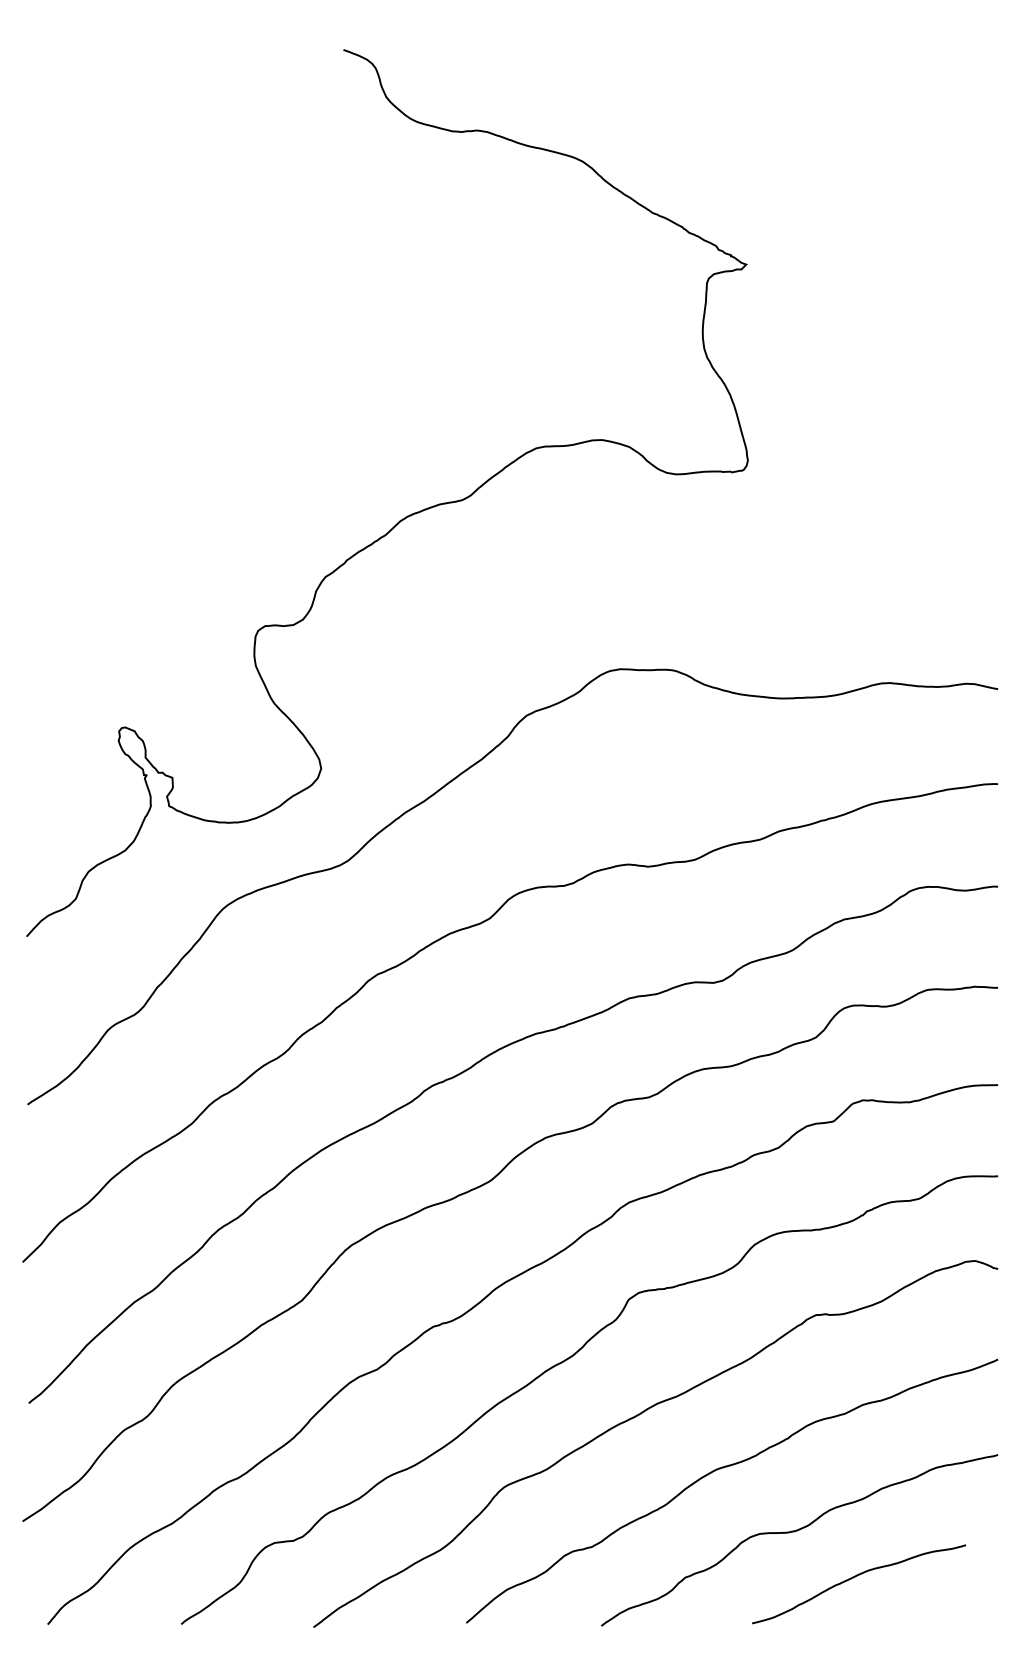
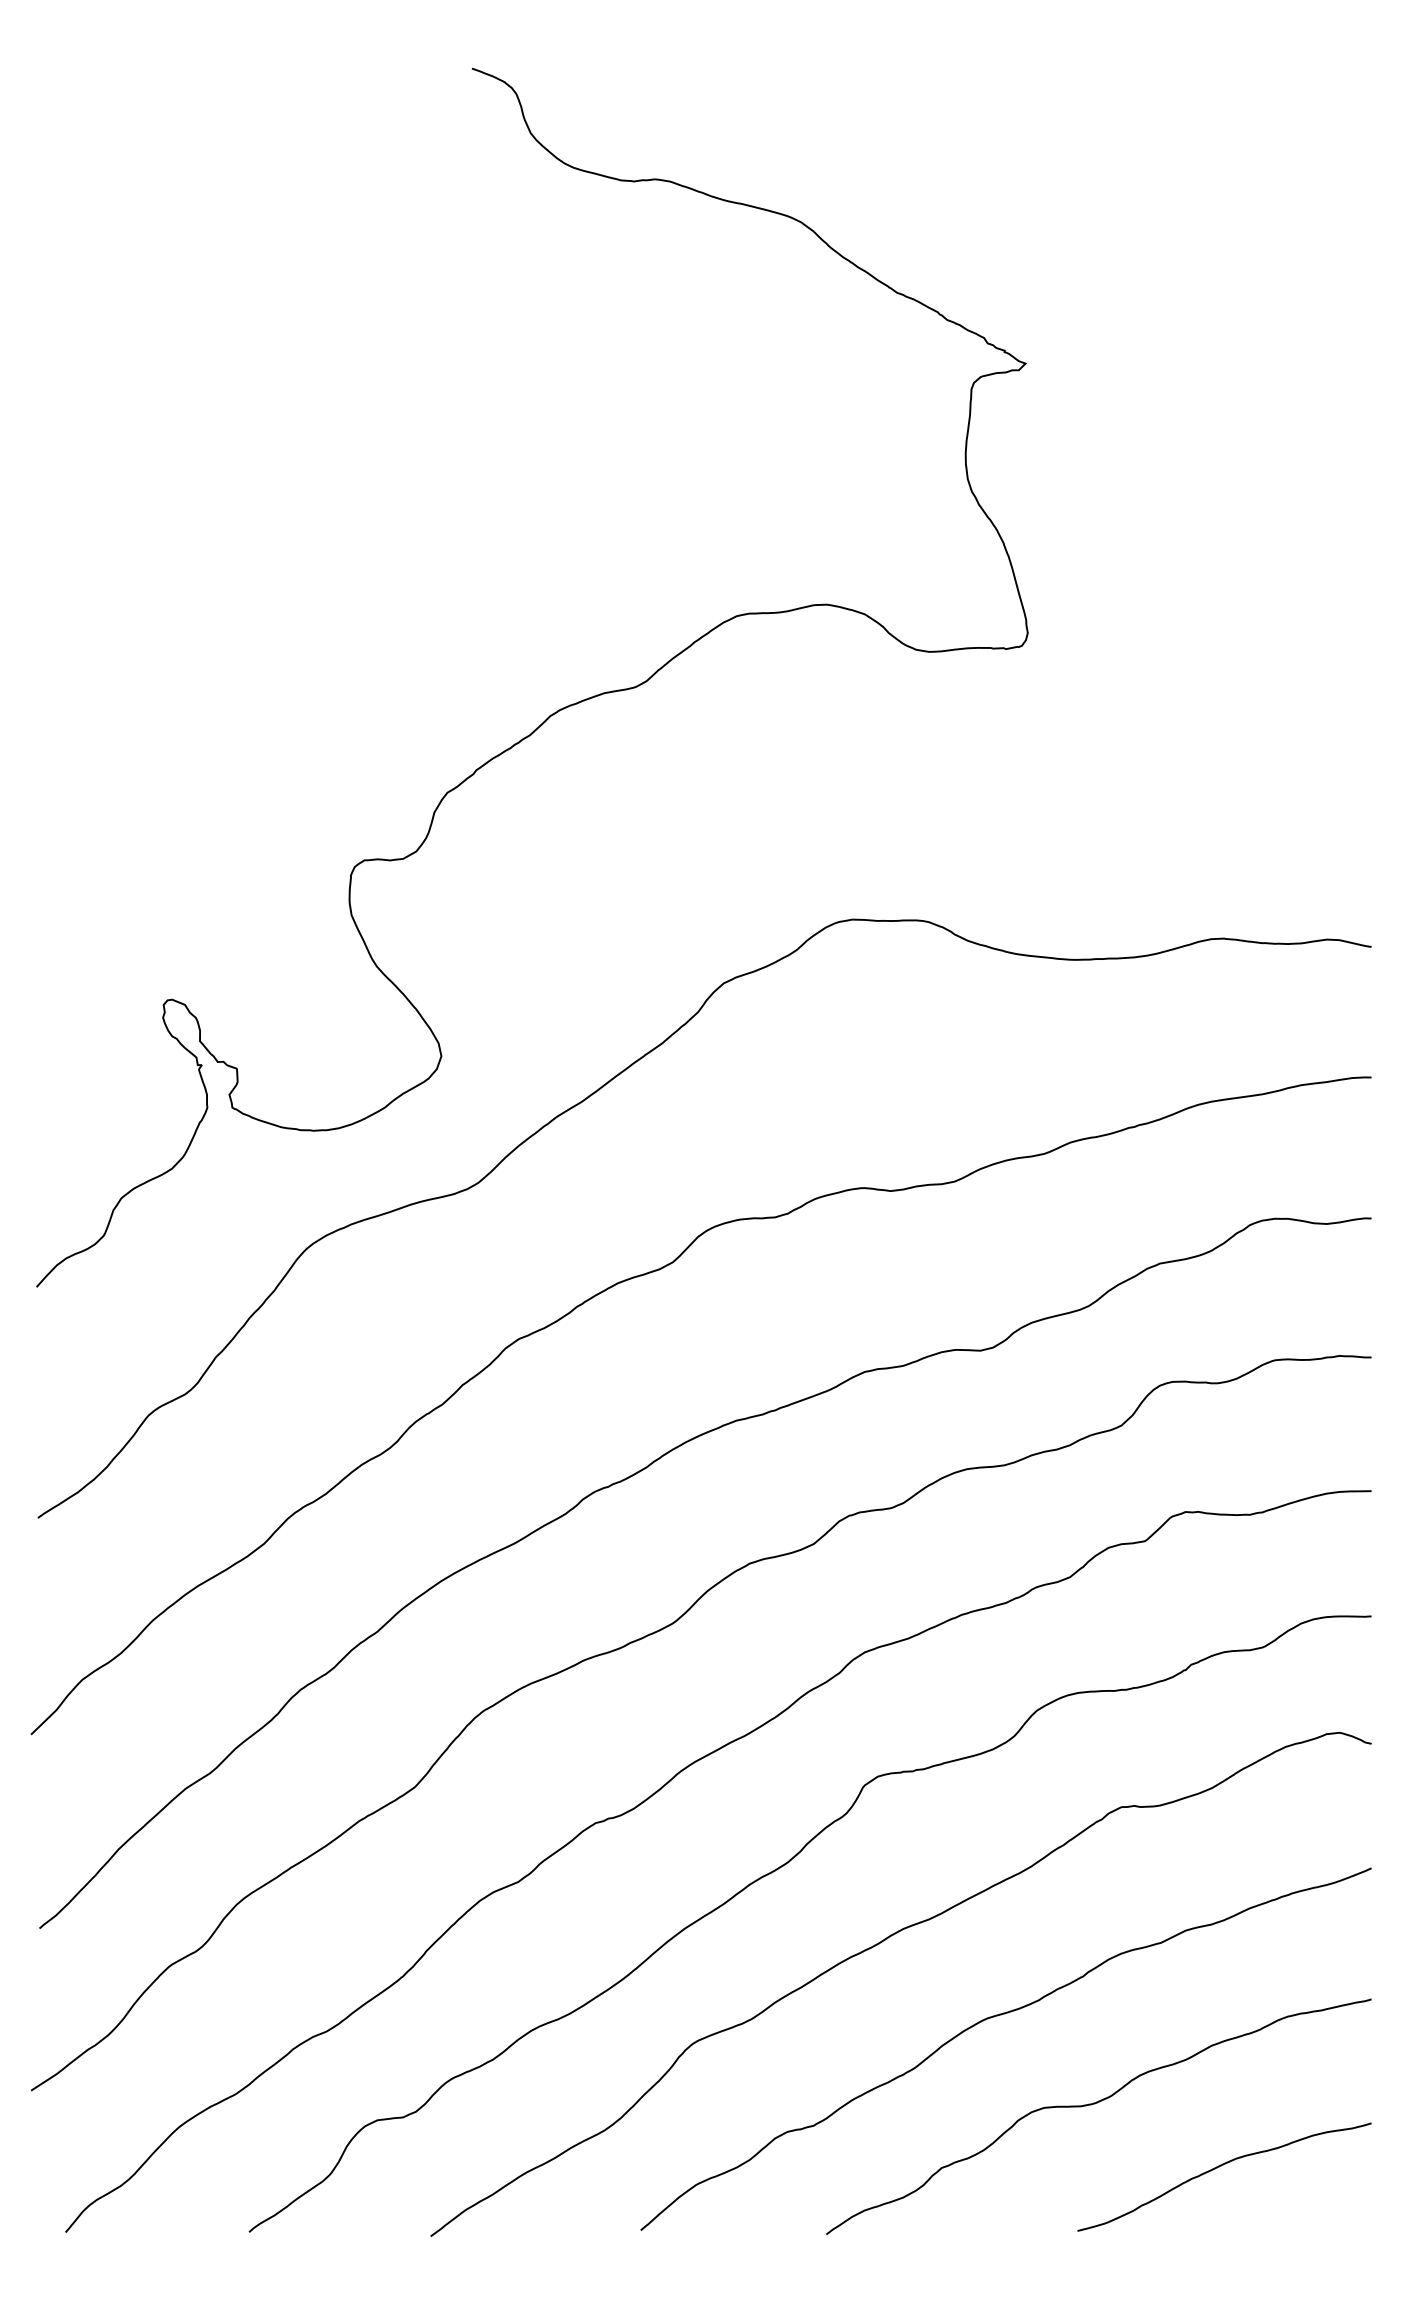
curve: (855, 1577) -> (1219, 2167), moved

